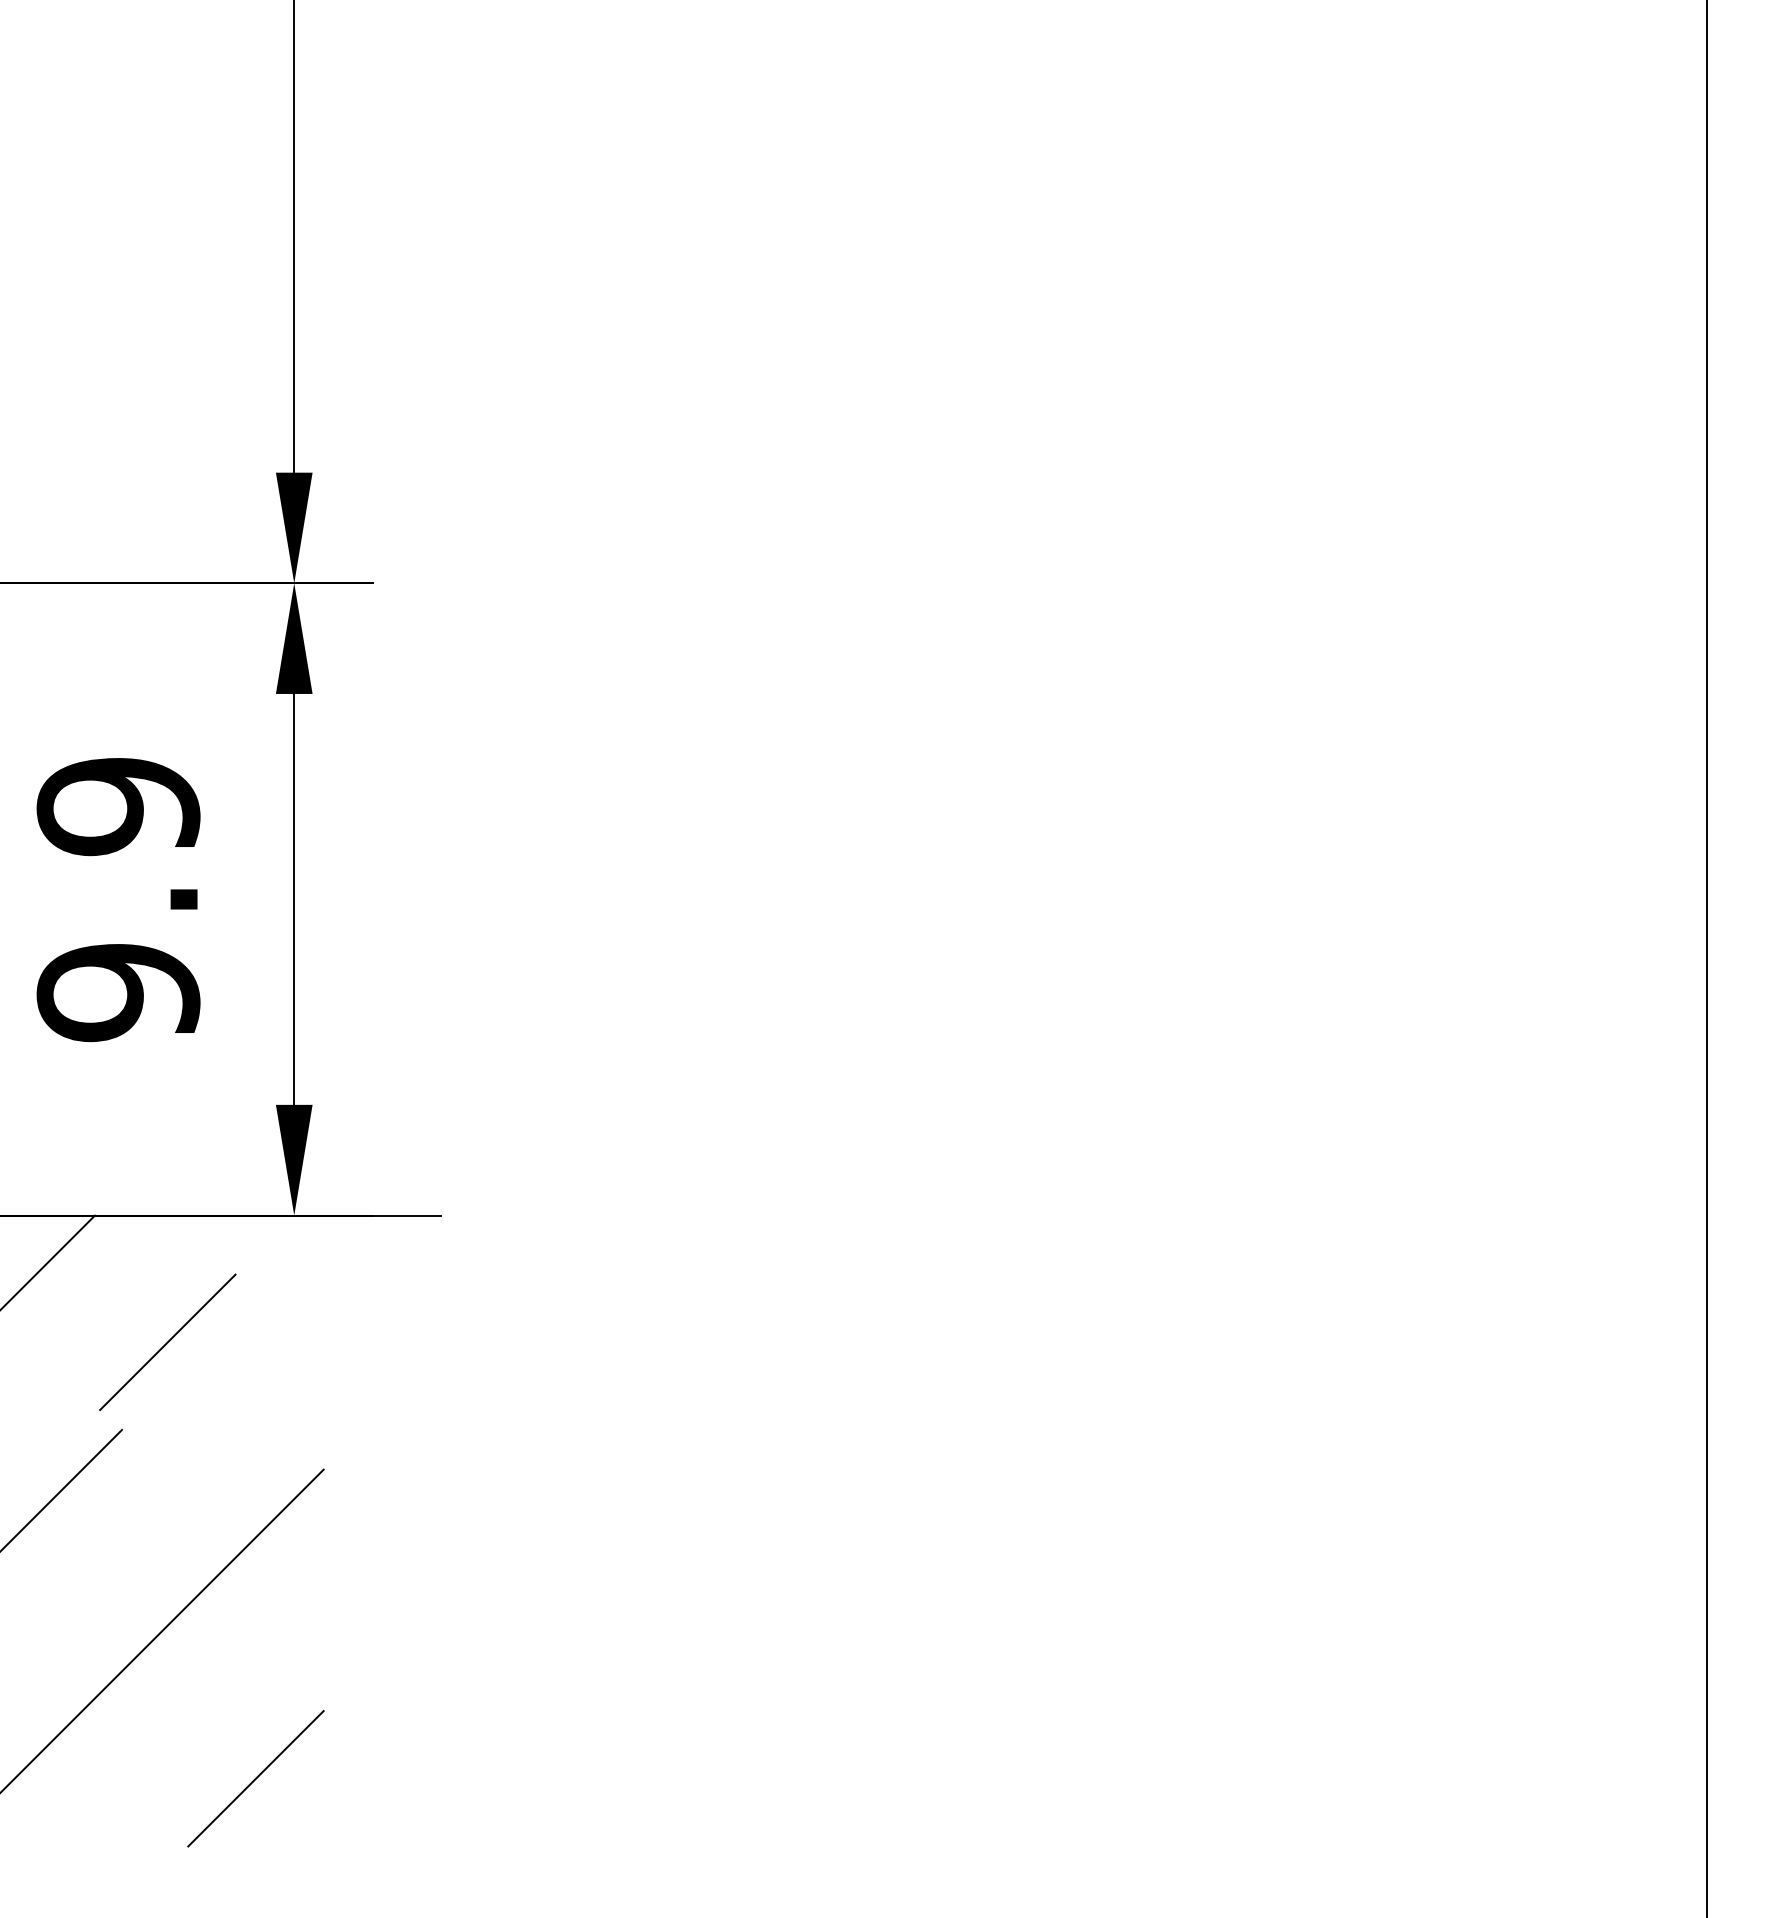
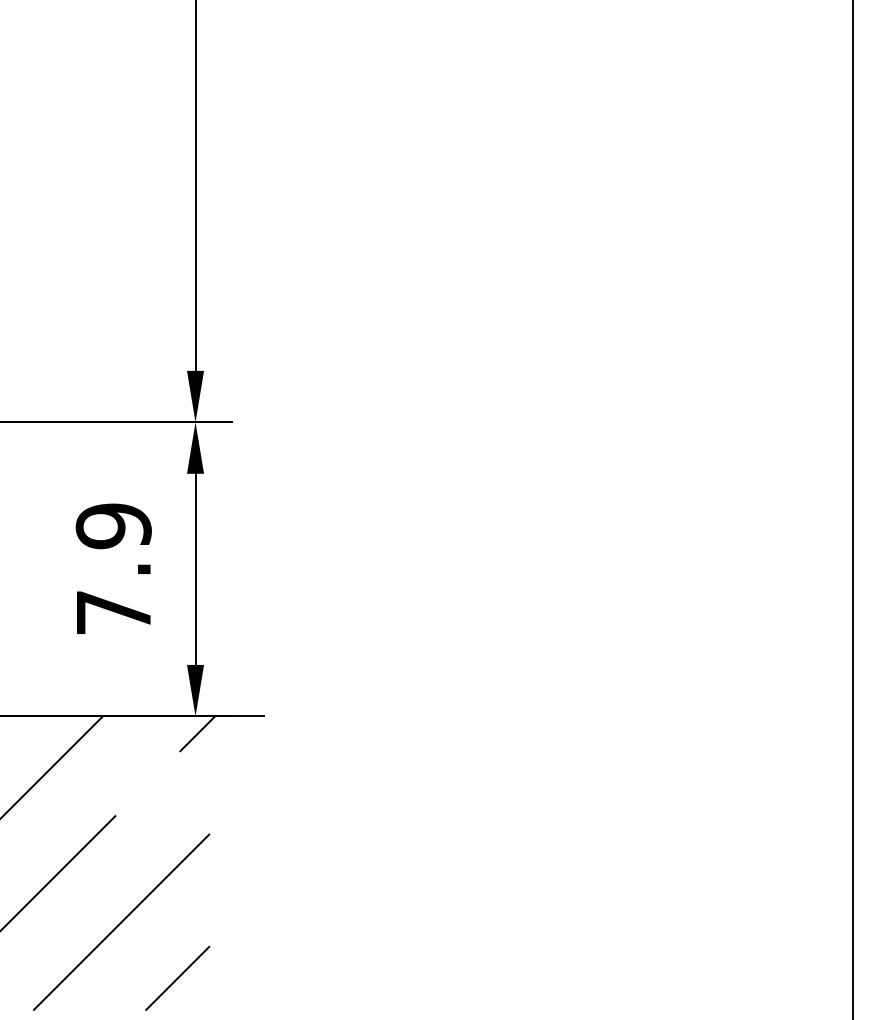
text: (117, 992) -> (113, 612), 9.9 -> 7.9
line: (298, 1252) -> (197, 733), added
line: (167, 1340) -> (136, 774), removed

